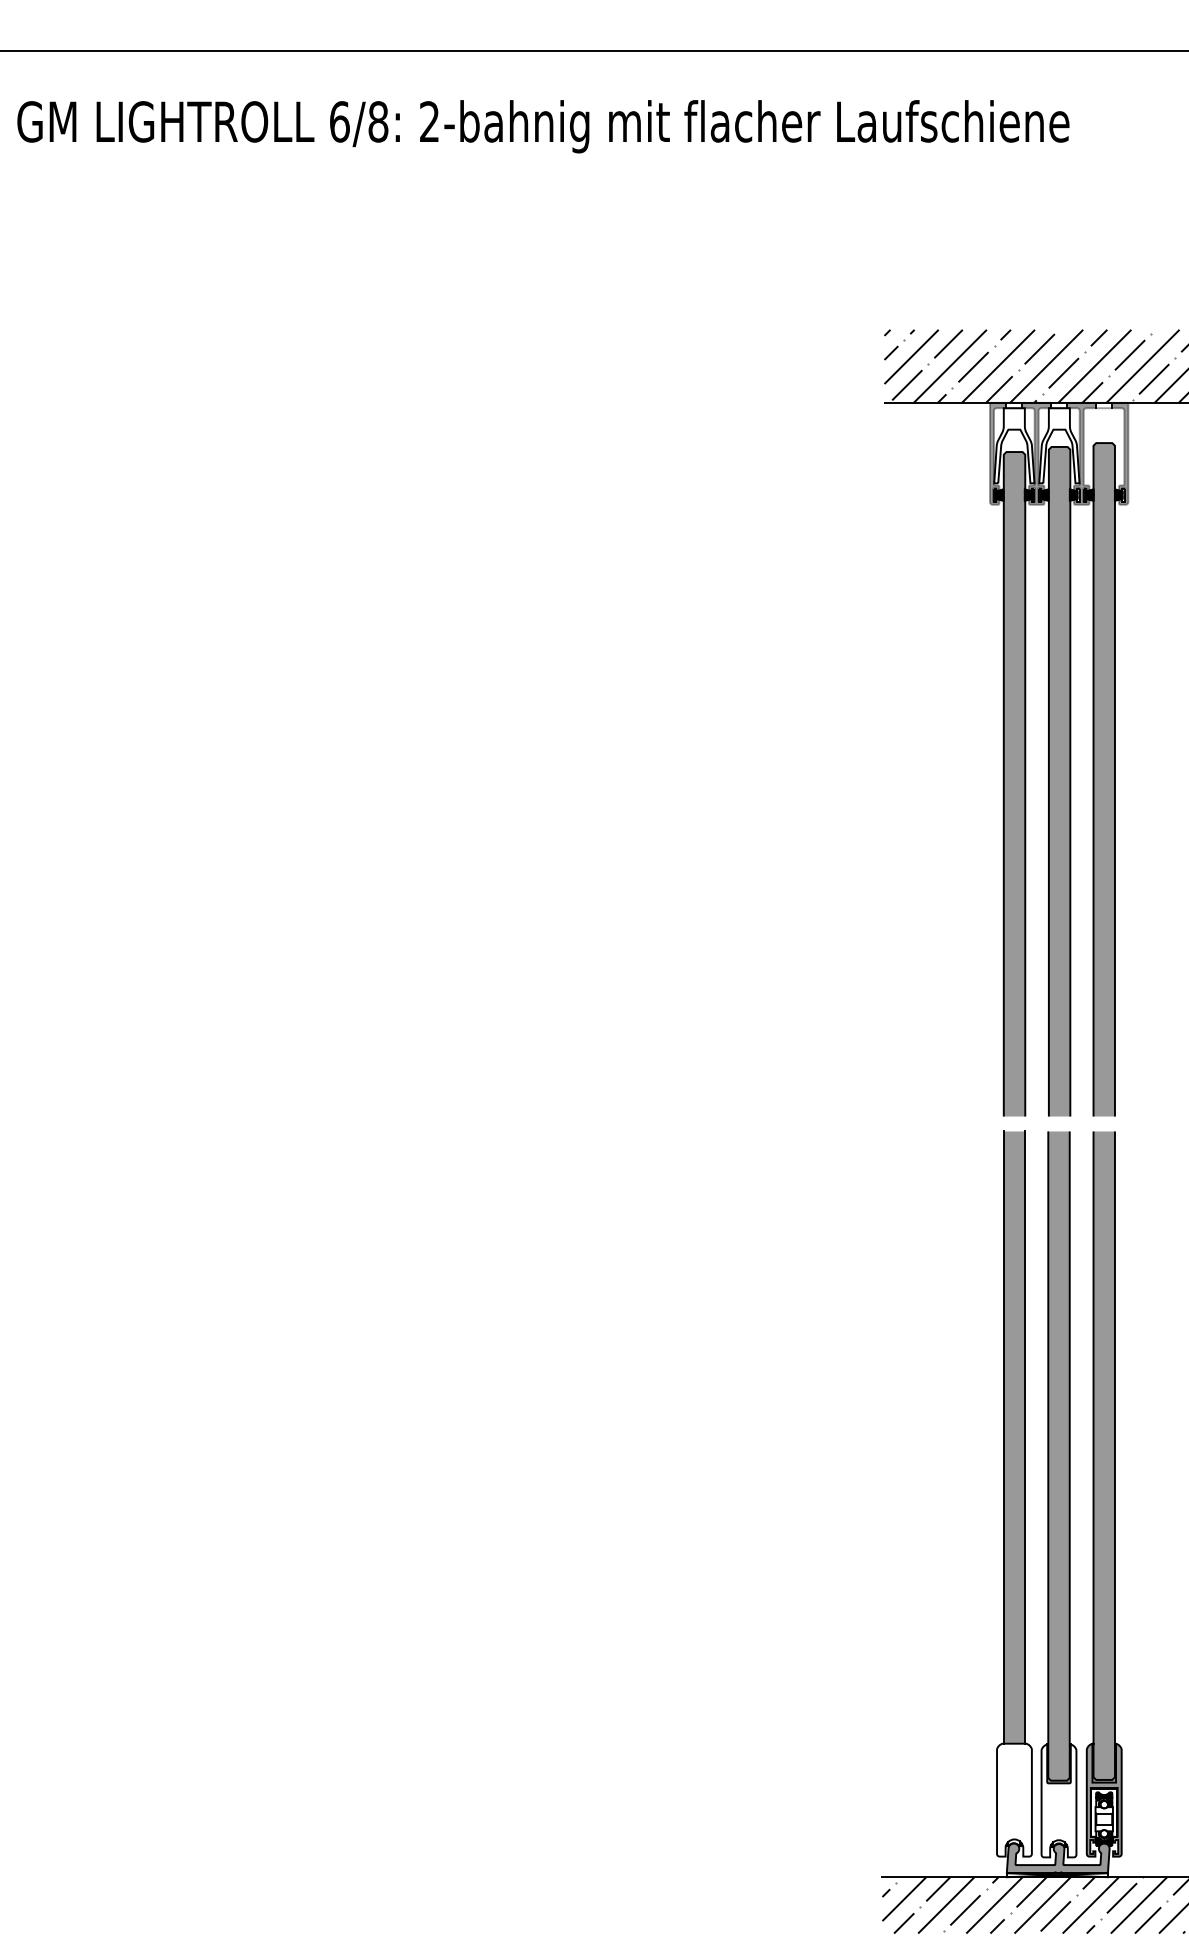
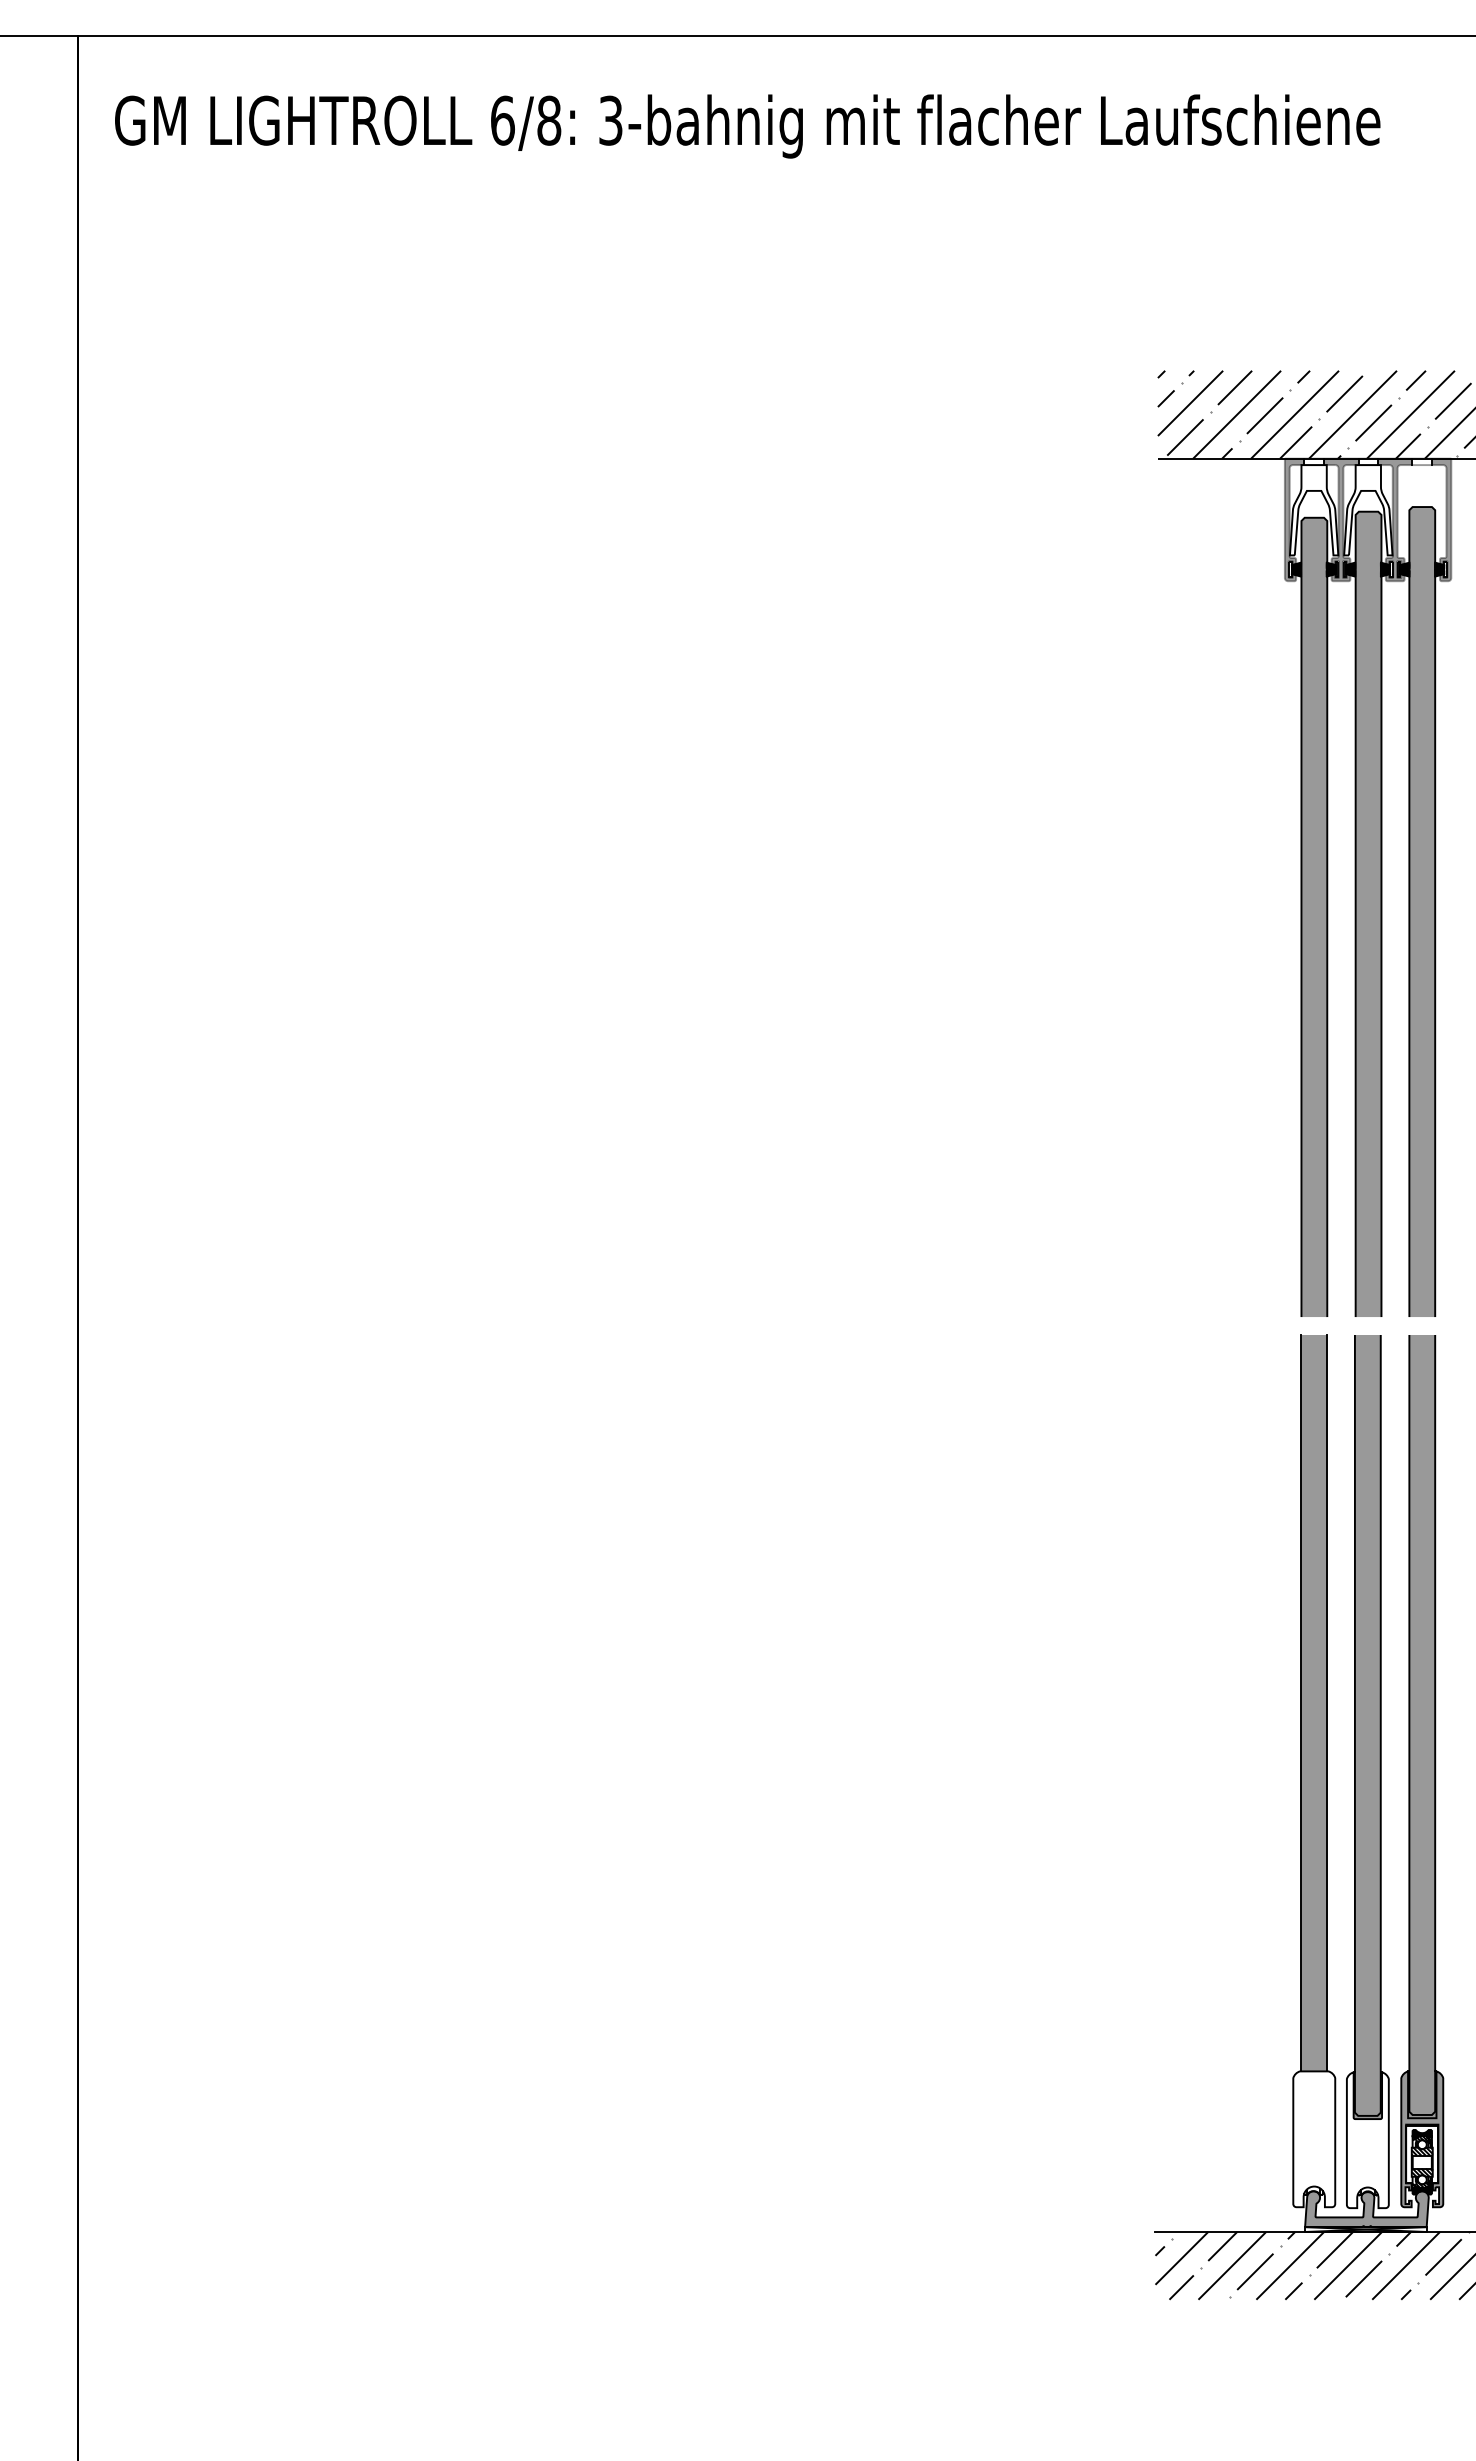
text: (429, 121) -> (610, 120), 2-bahnig -> 3-bahnig
hatch: (1103, 1810) -> (1421, 2151), added
hatch: (1103, 1827) -> (1421, 2172), added

